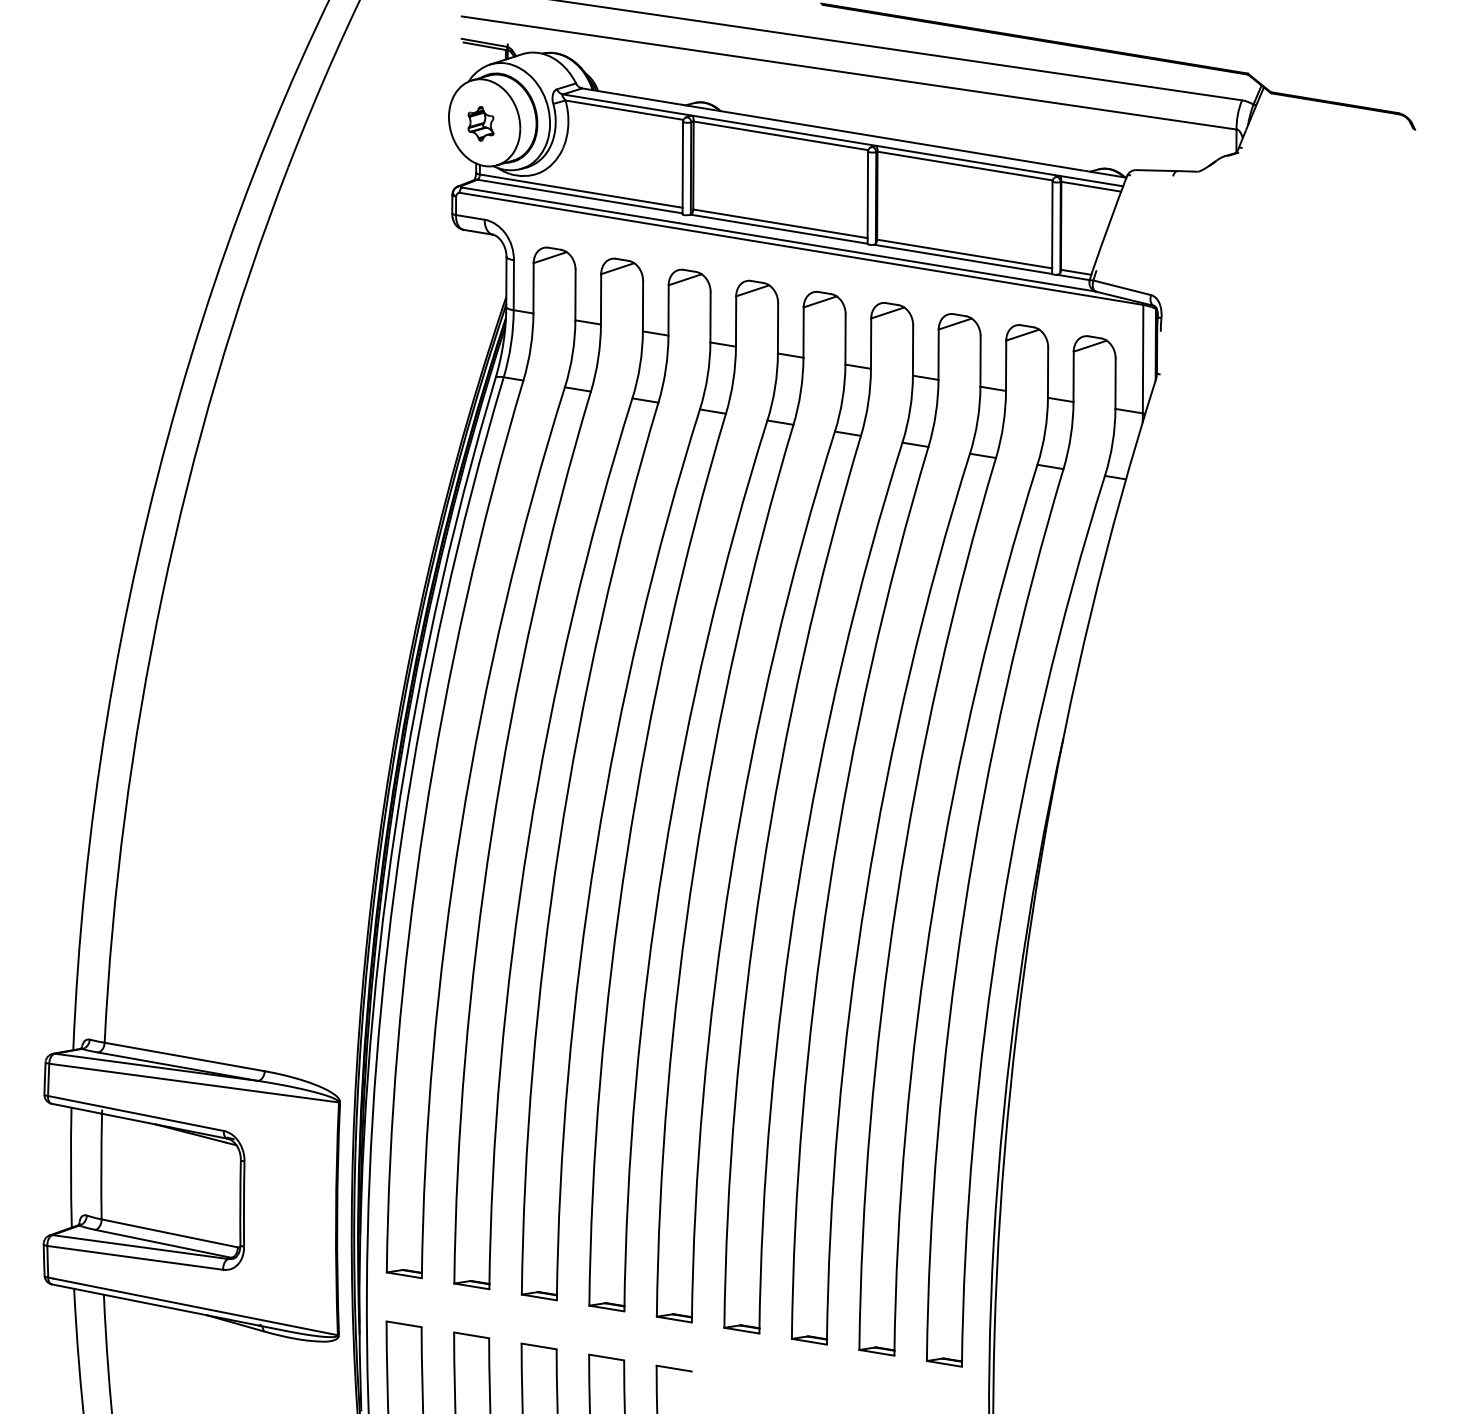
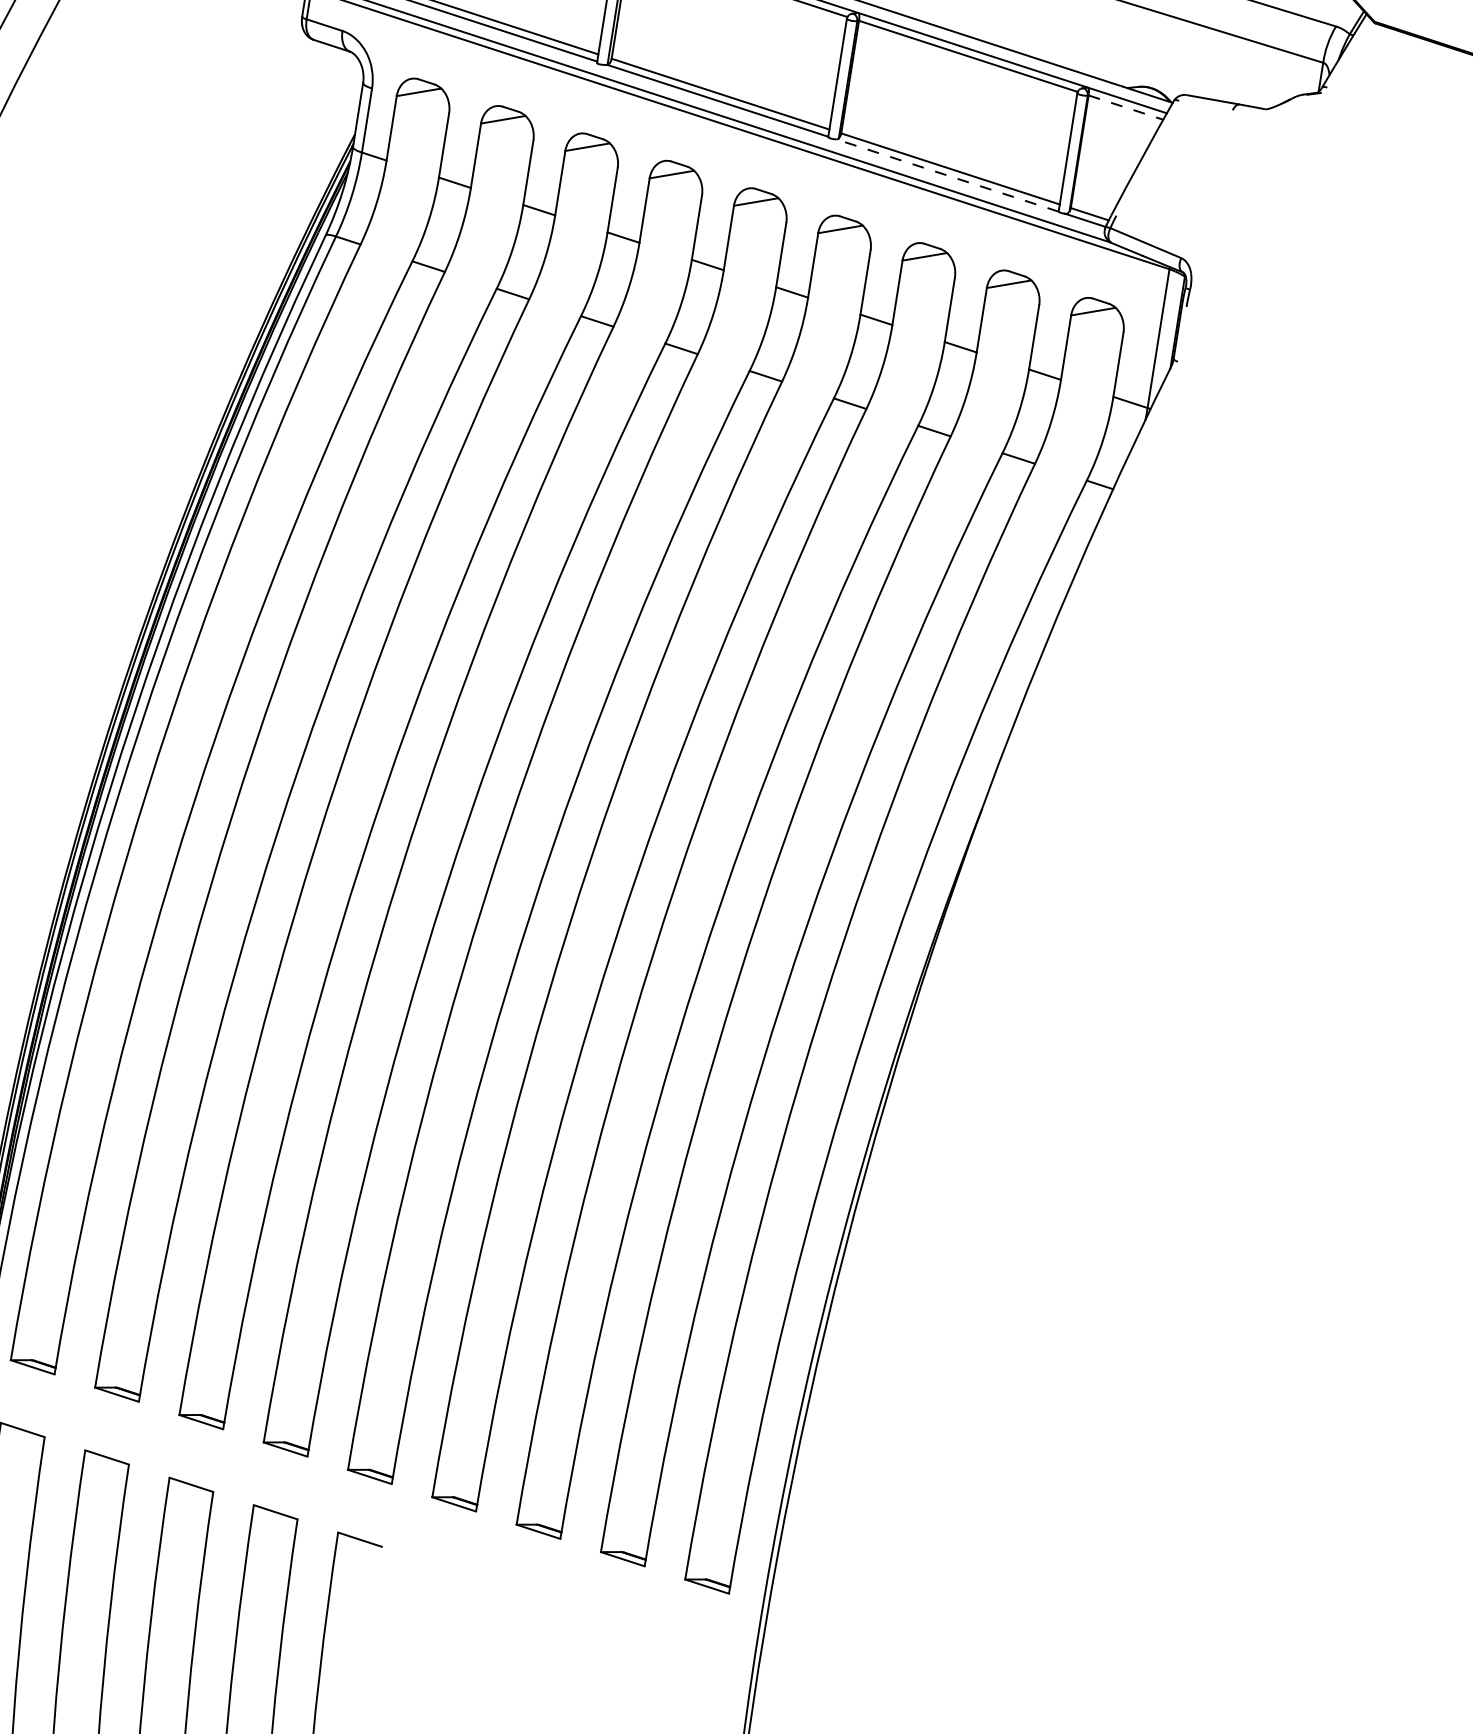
line: (1091, 186) -> (1126, 107), solid -> dashed
line: (962, 259) -> (946, 175), solid -> dashed

